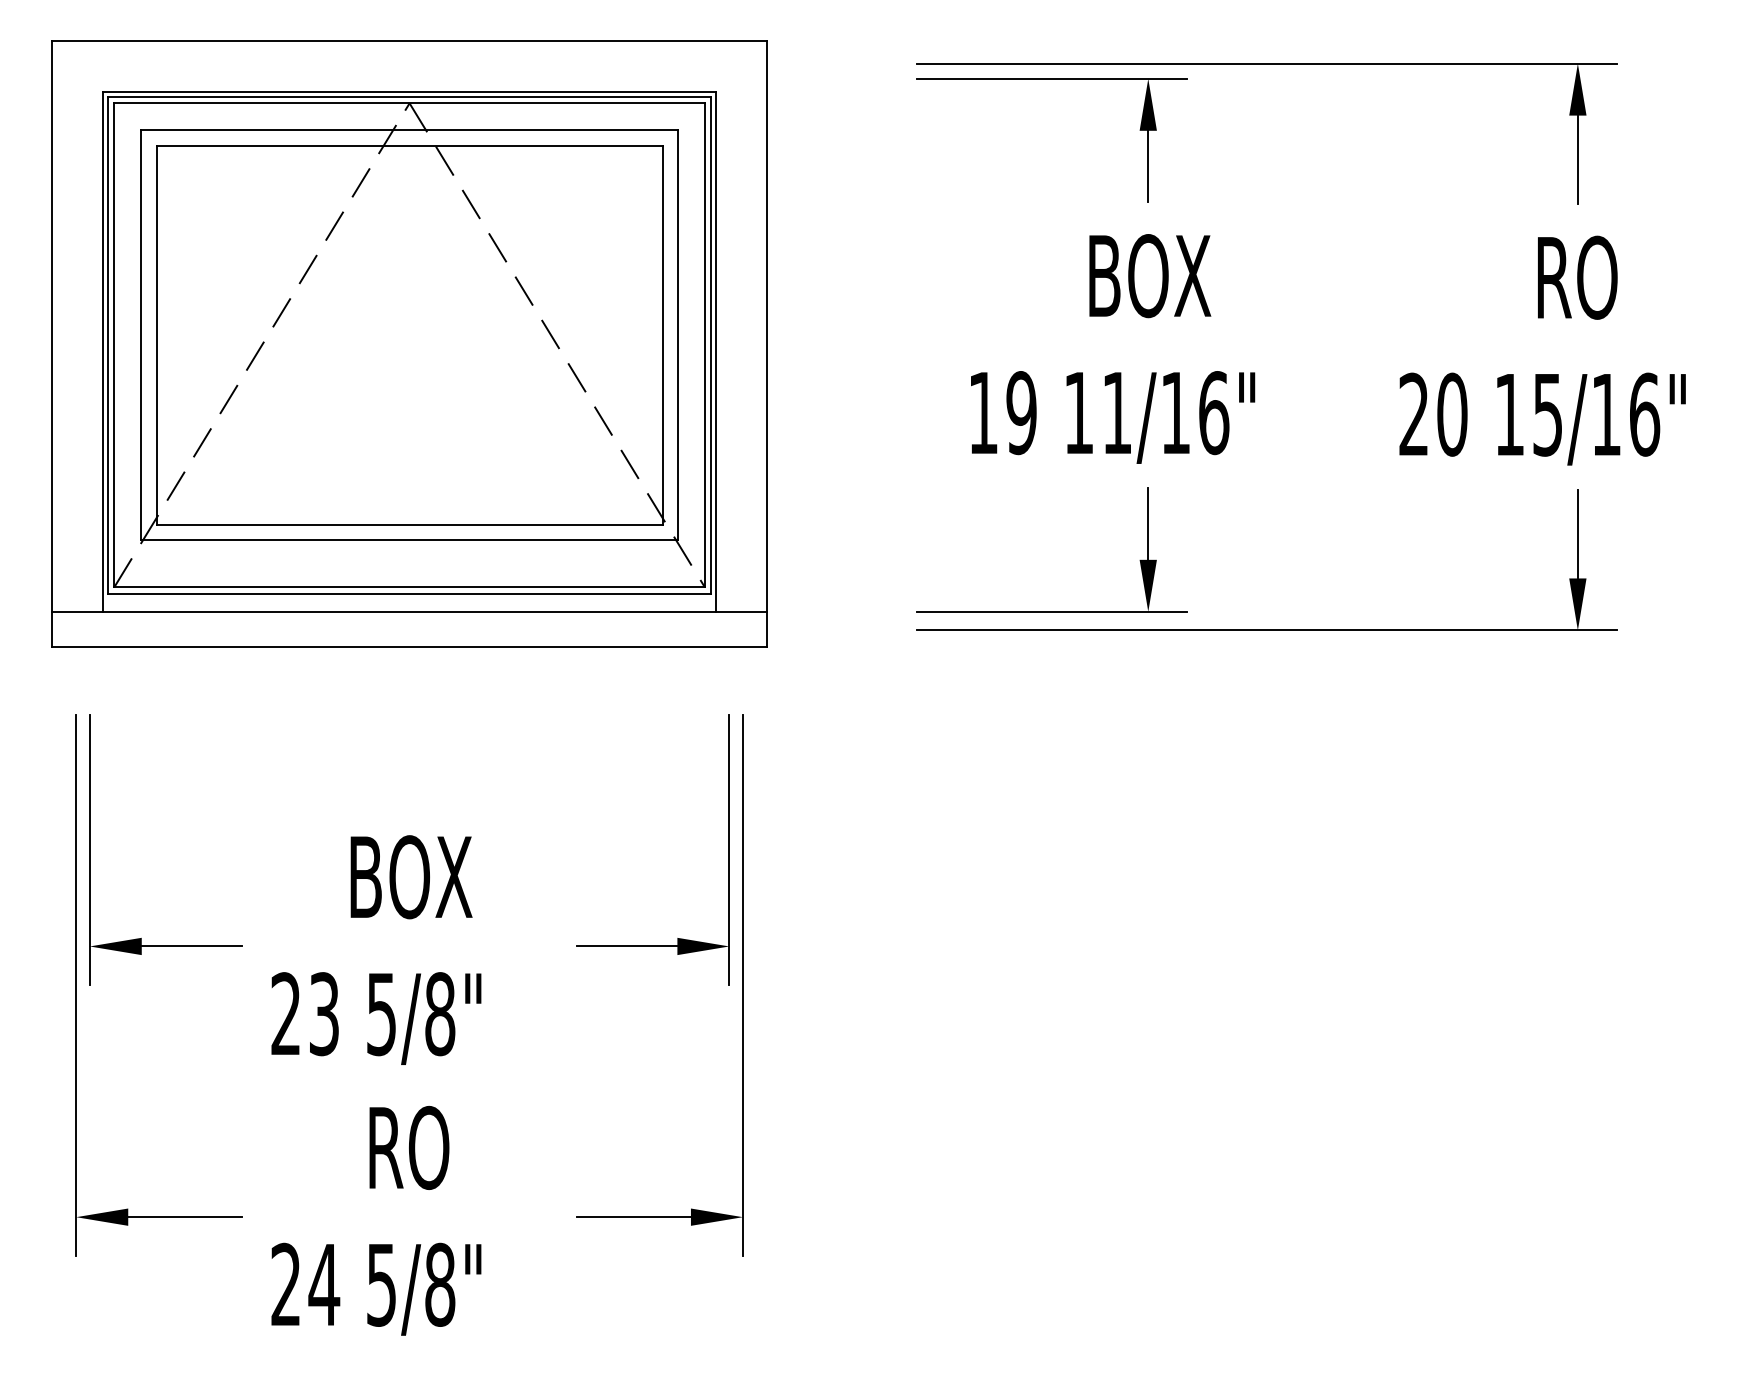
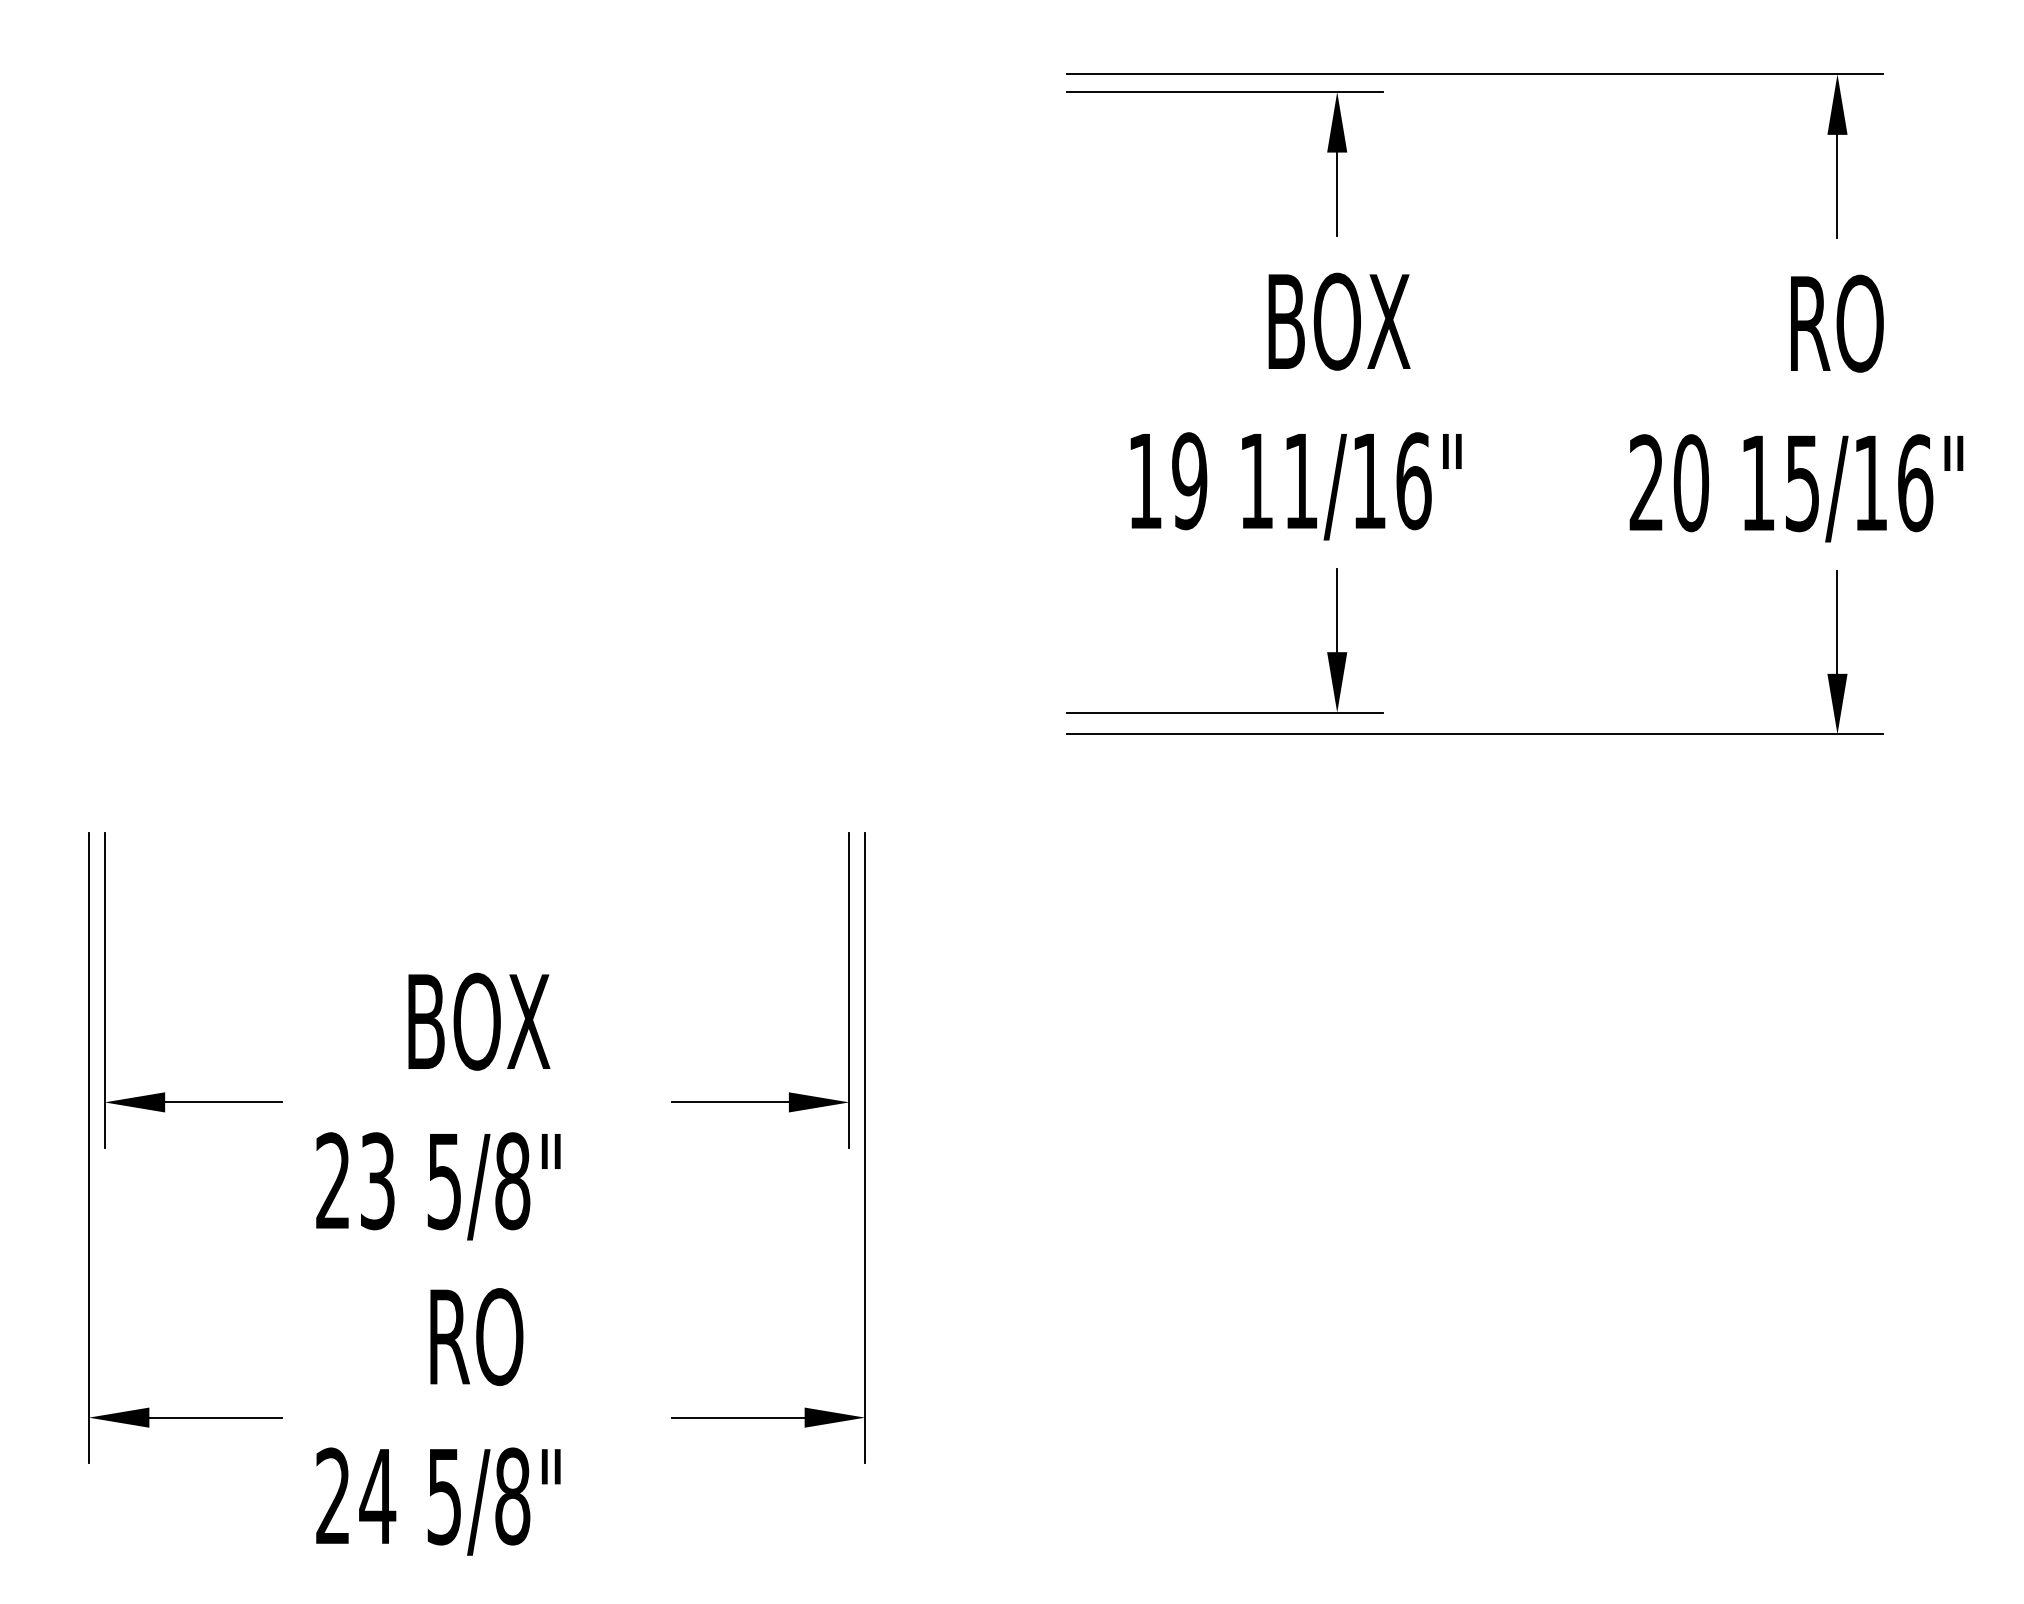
part: (409, 343) -> (476, 400), removed

